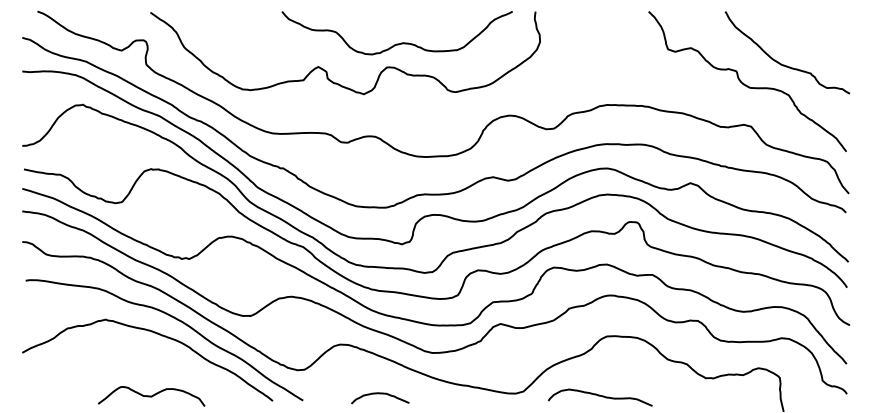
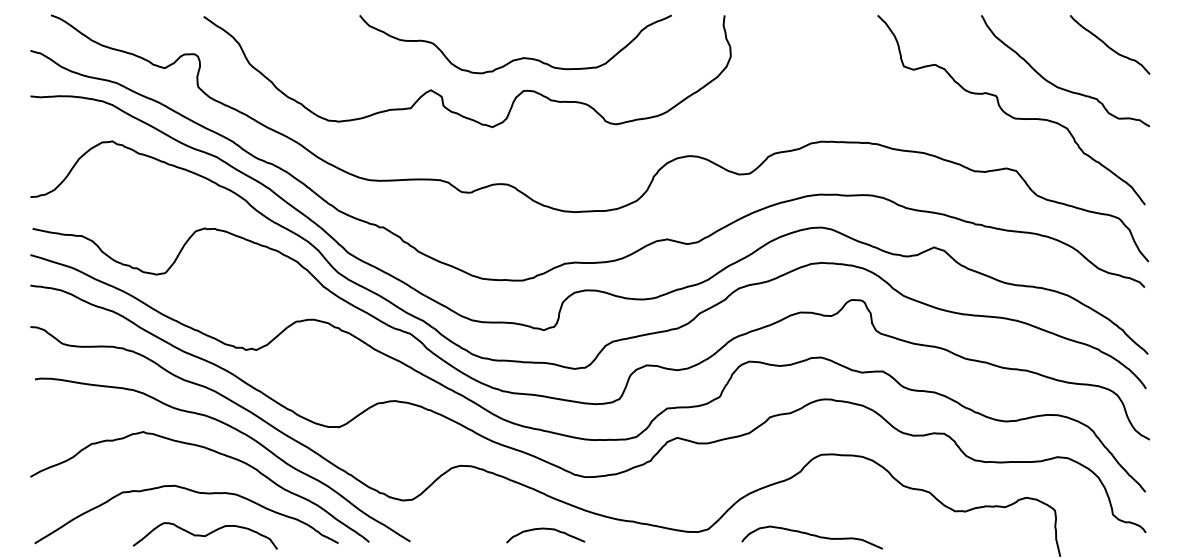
curve: (819, 33) -> (1108, 45), added
curve: (397, 43) -> (516, 58), moved
curve: (142, 364) -> (193, 492), added
curve: (380, 393) -> (545, 529), moved

